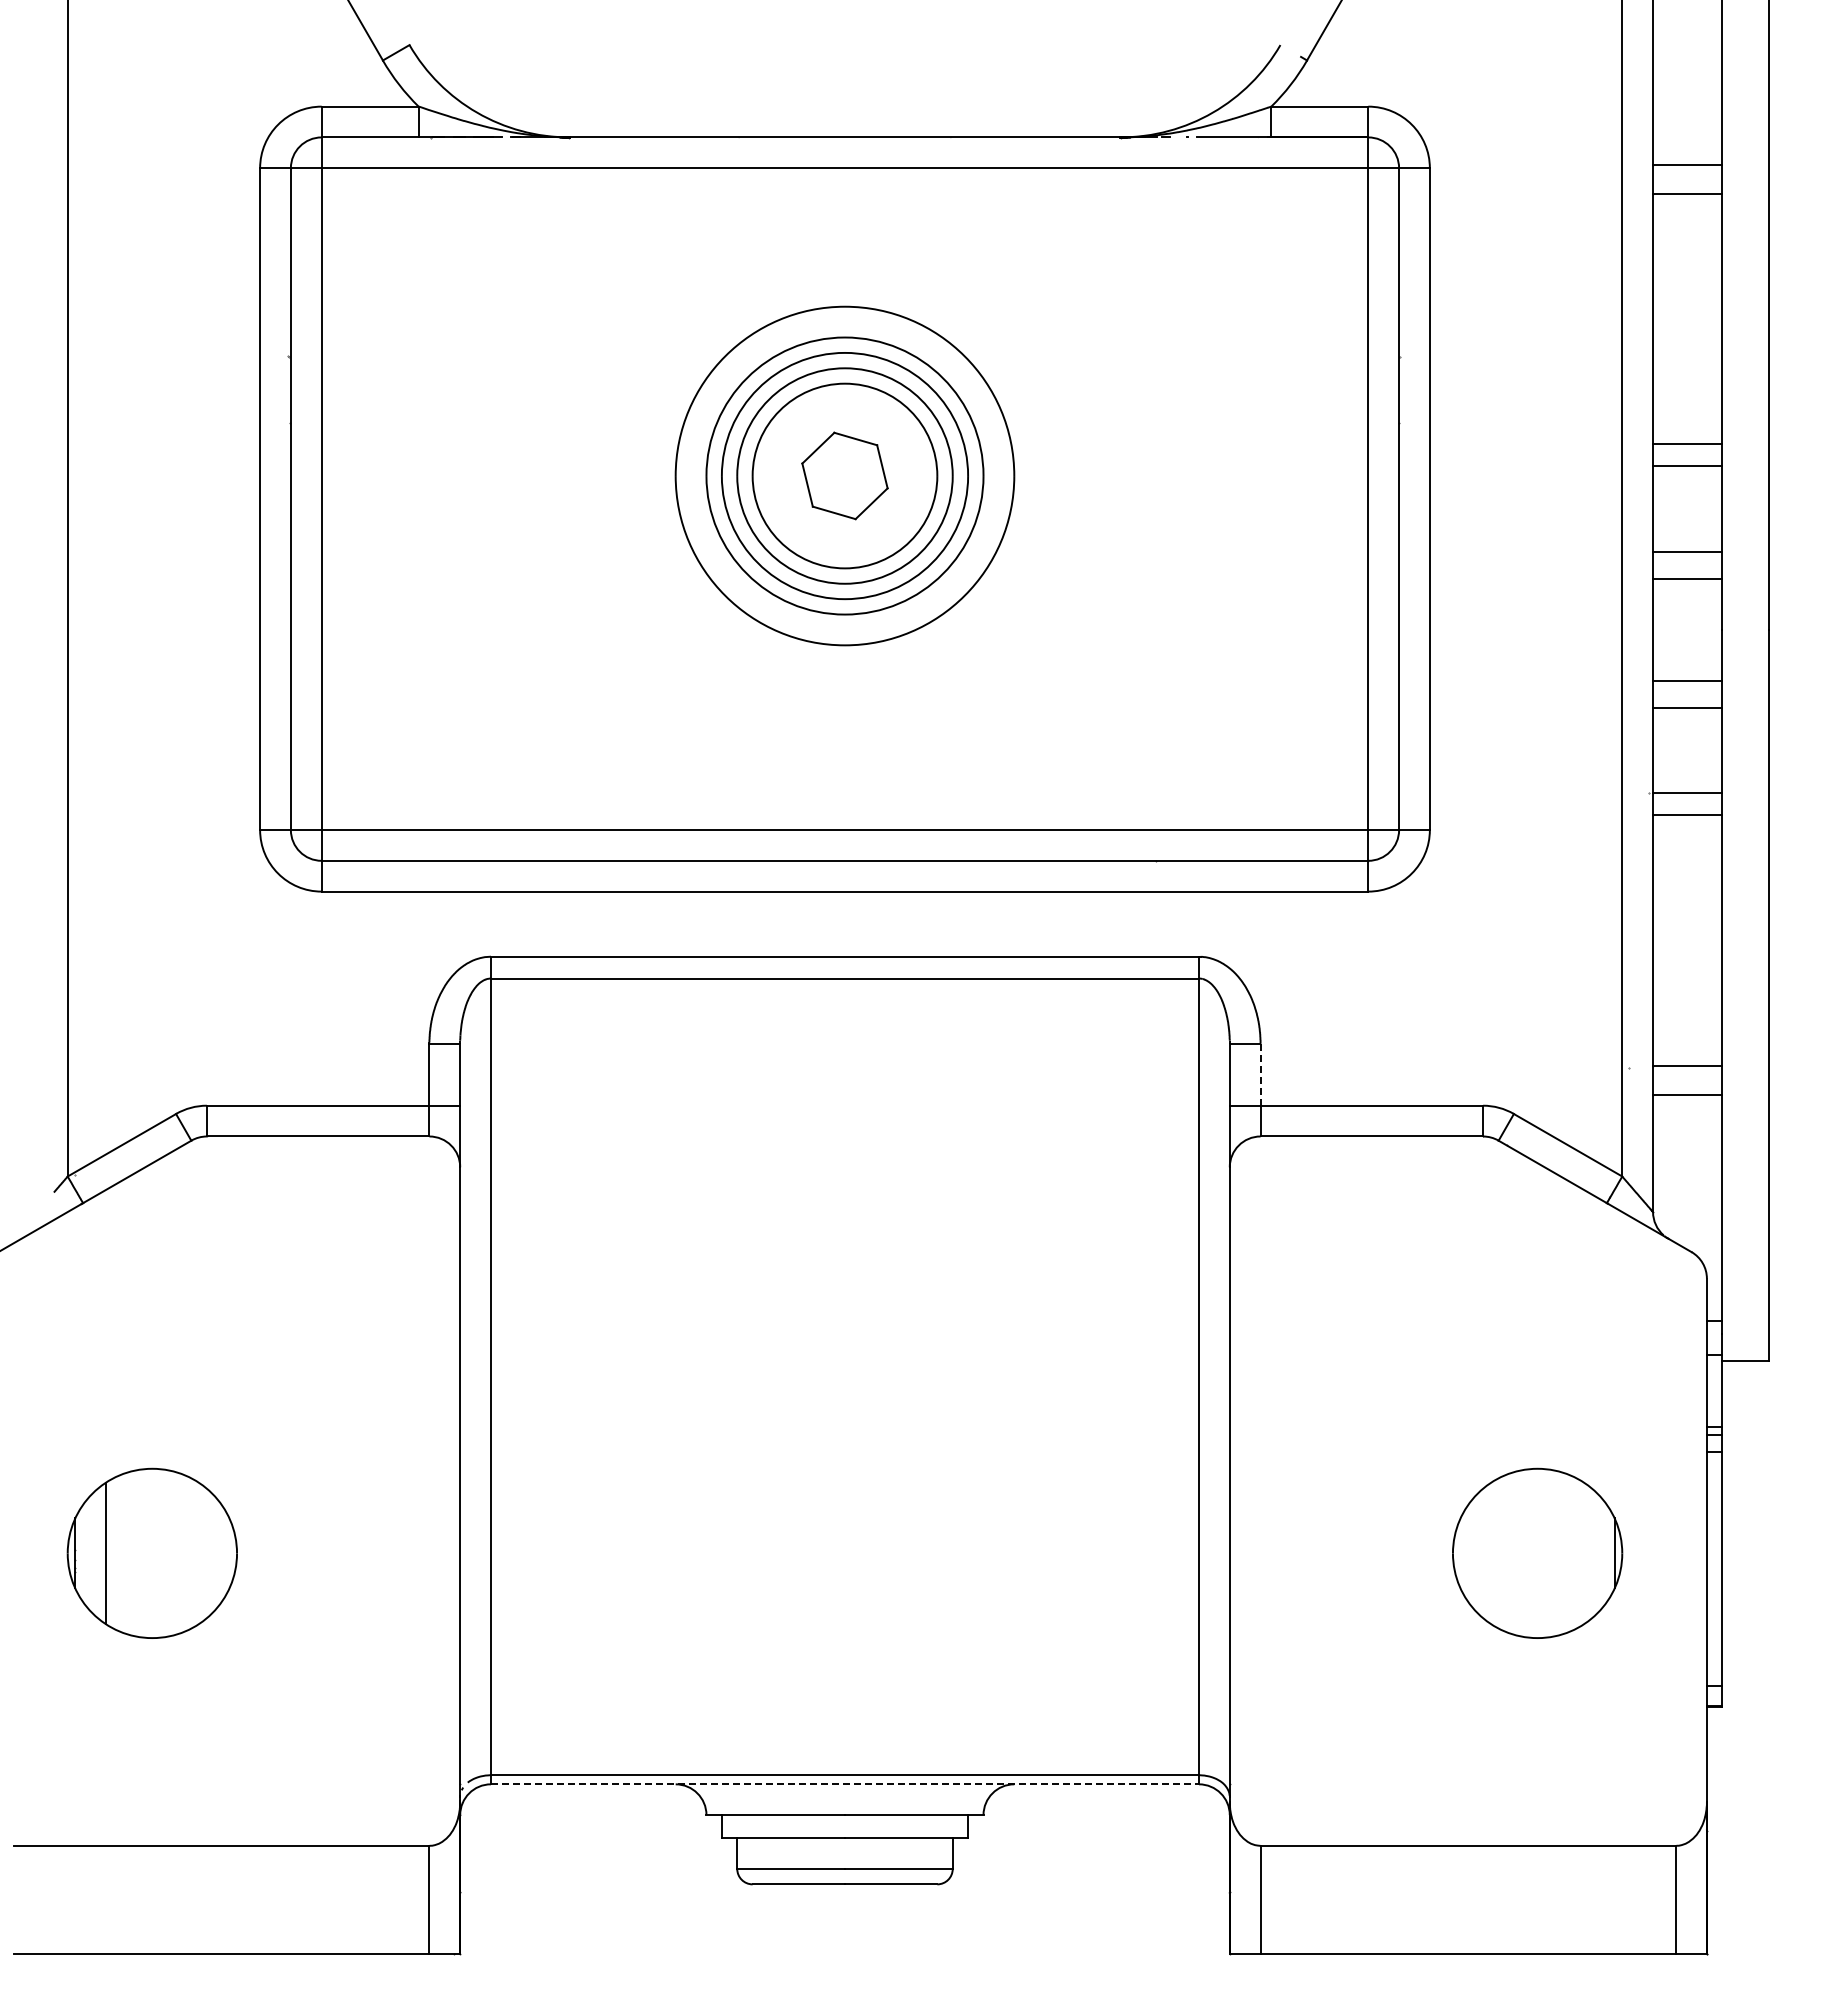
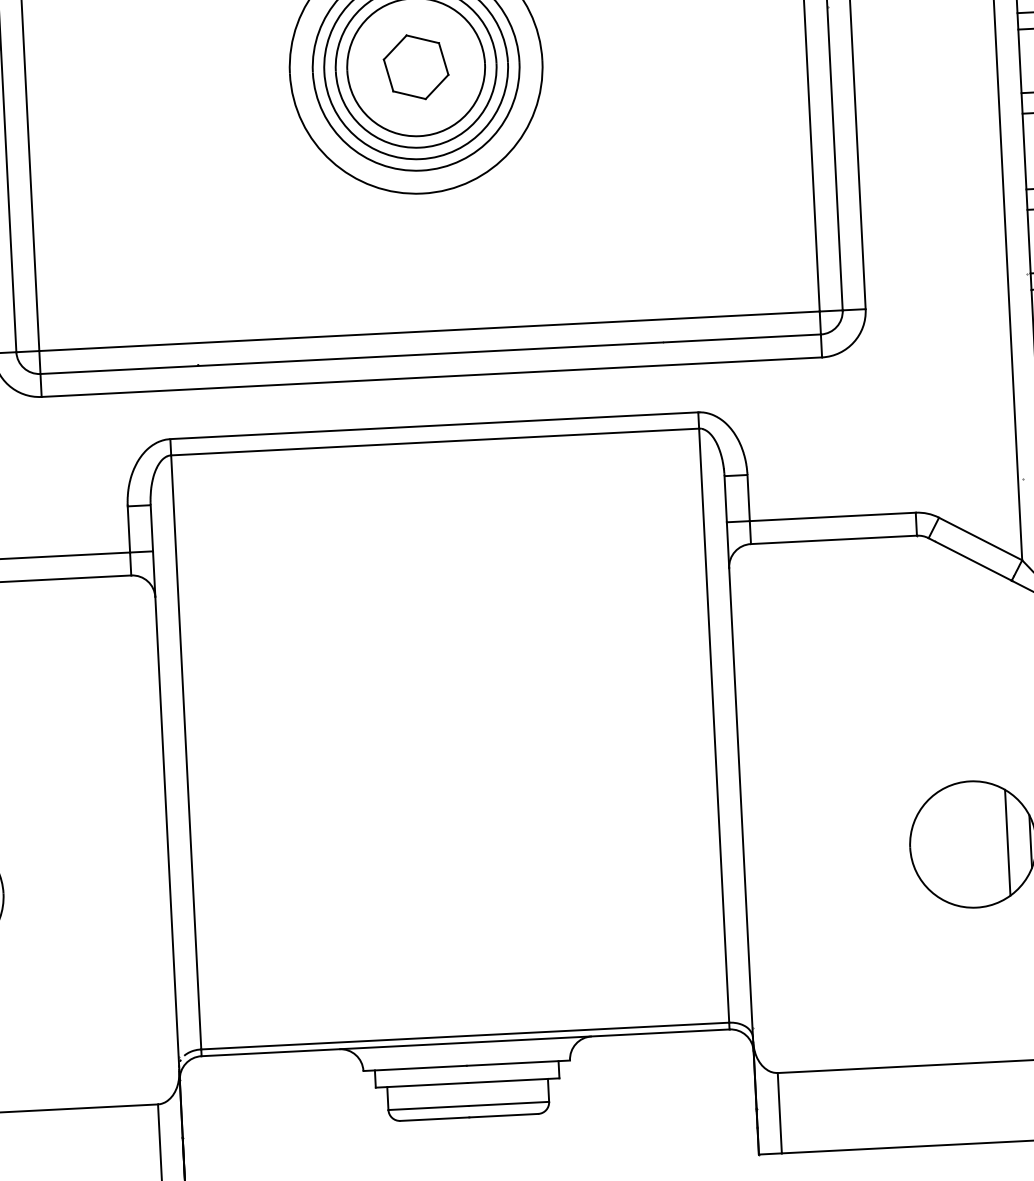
line: (1260, 1074) -> (748, 497), dashed -> solid
line: (1583, 1553) -> (1007, 842), added
line: (845, 1784) -> (465, 1042), dashed -> solid

